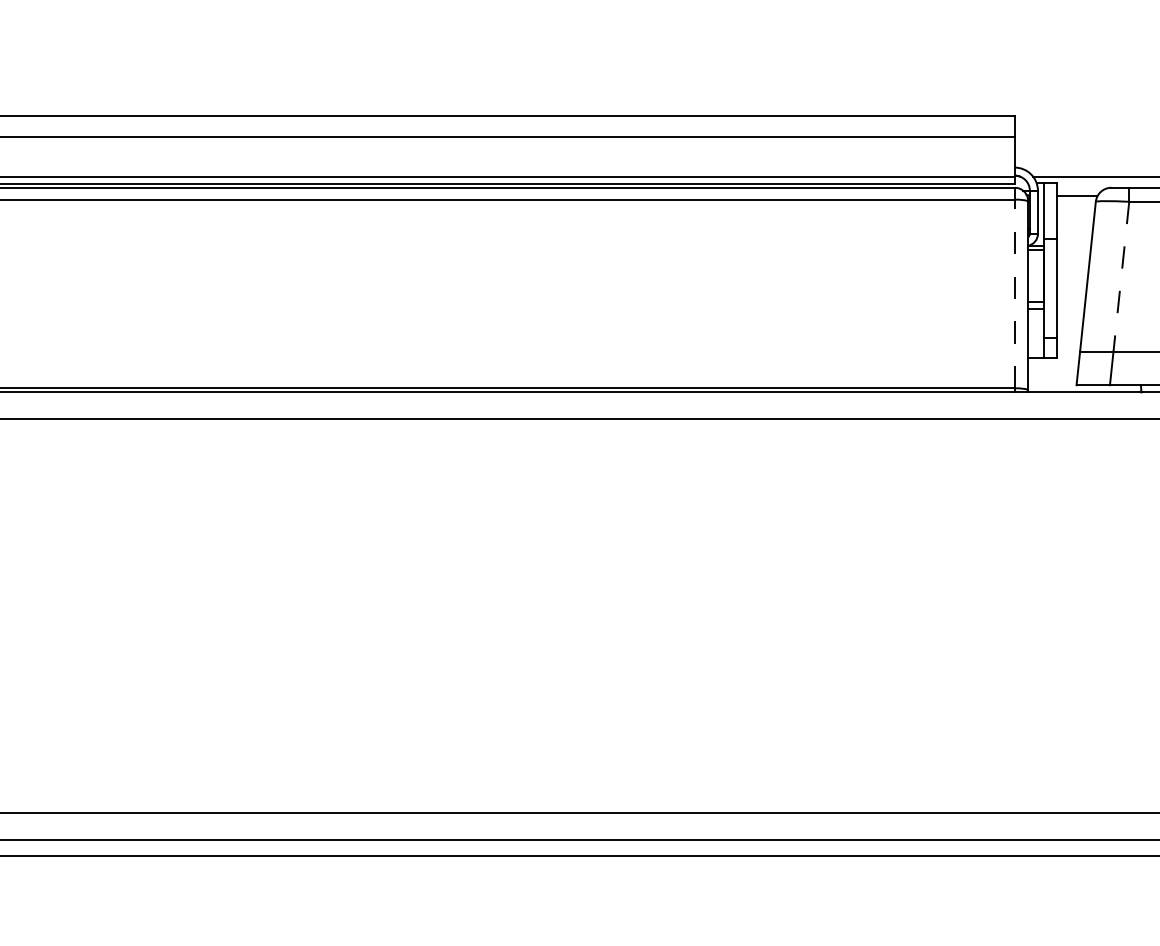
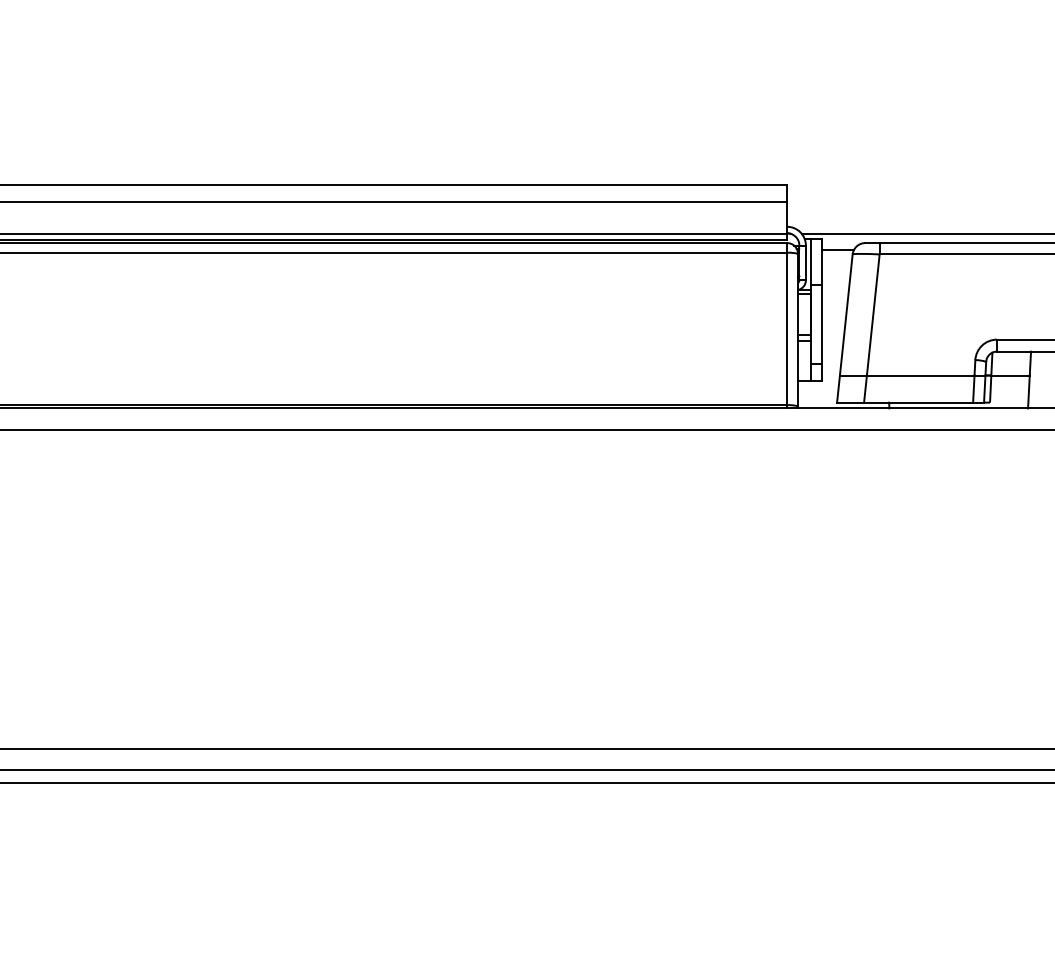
line: (1121, 276) -> (873, 314), dashed -> solid
line: (1015, 293) -> (787, 328), dashed -> solid

